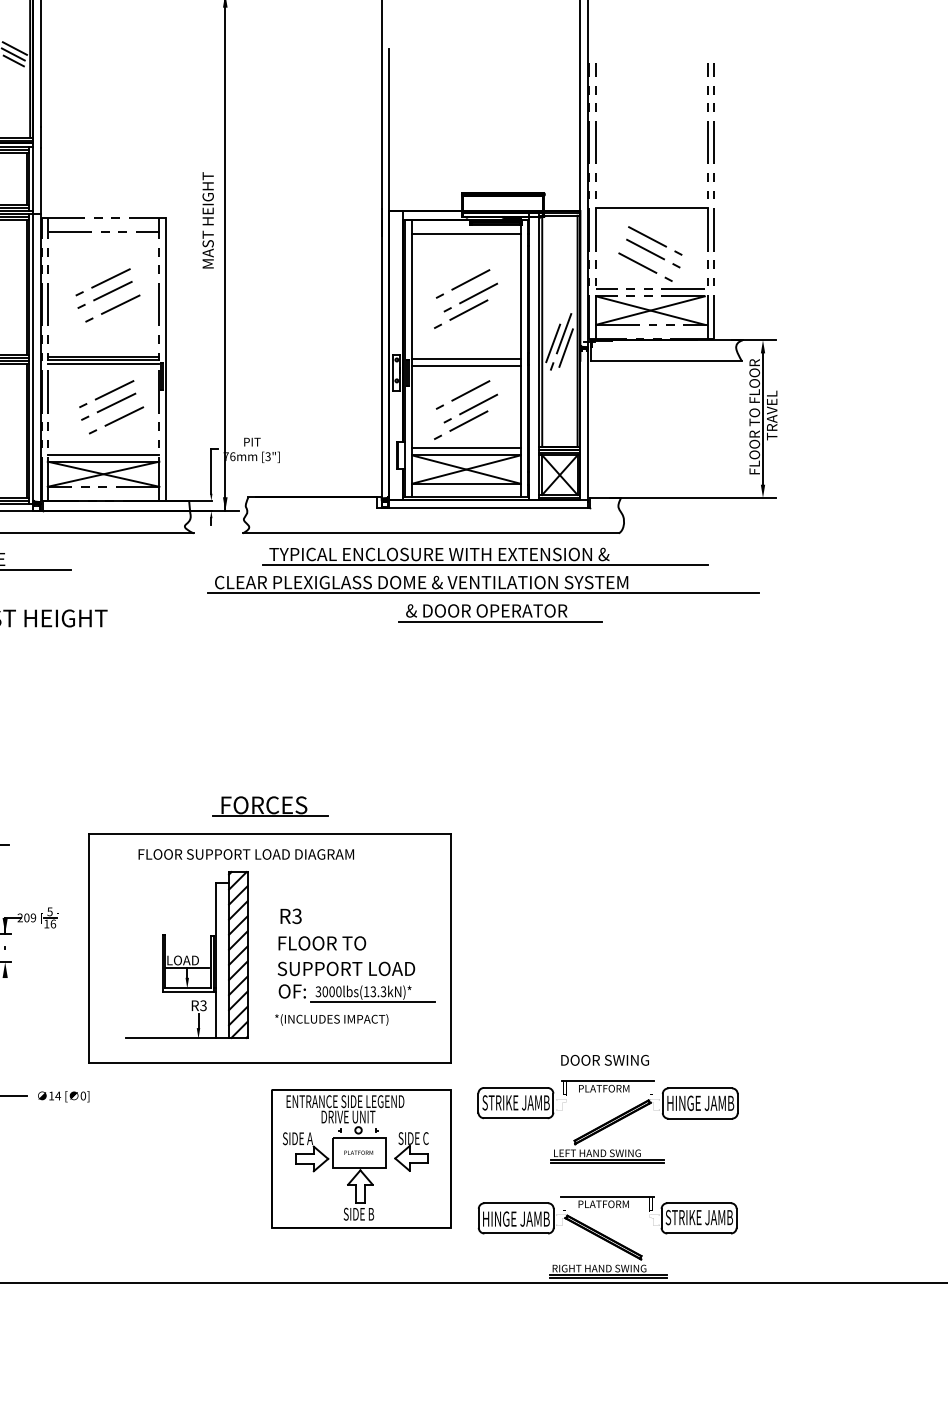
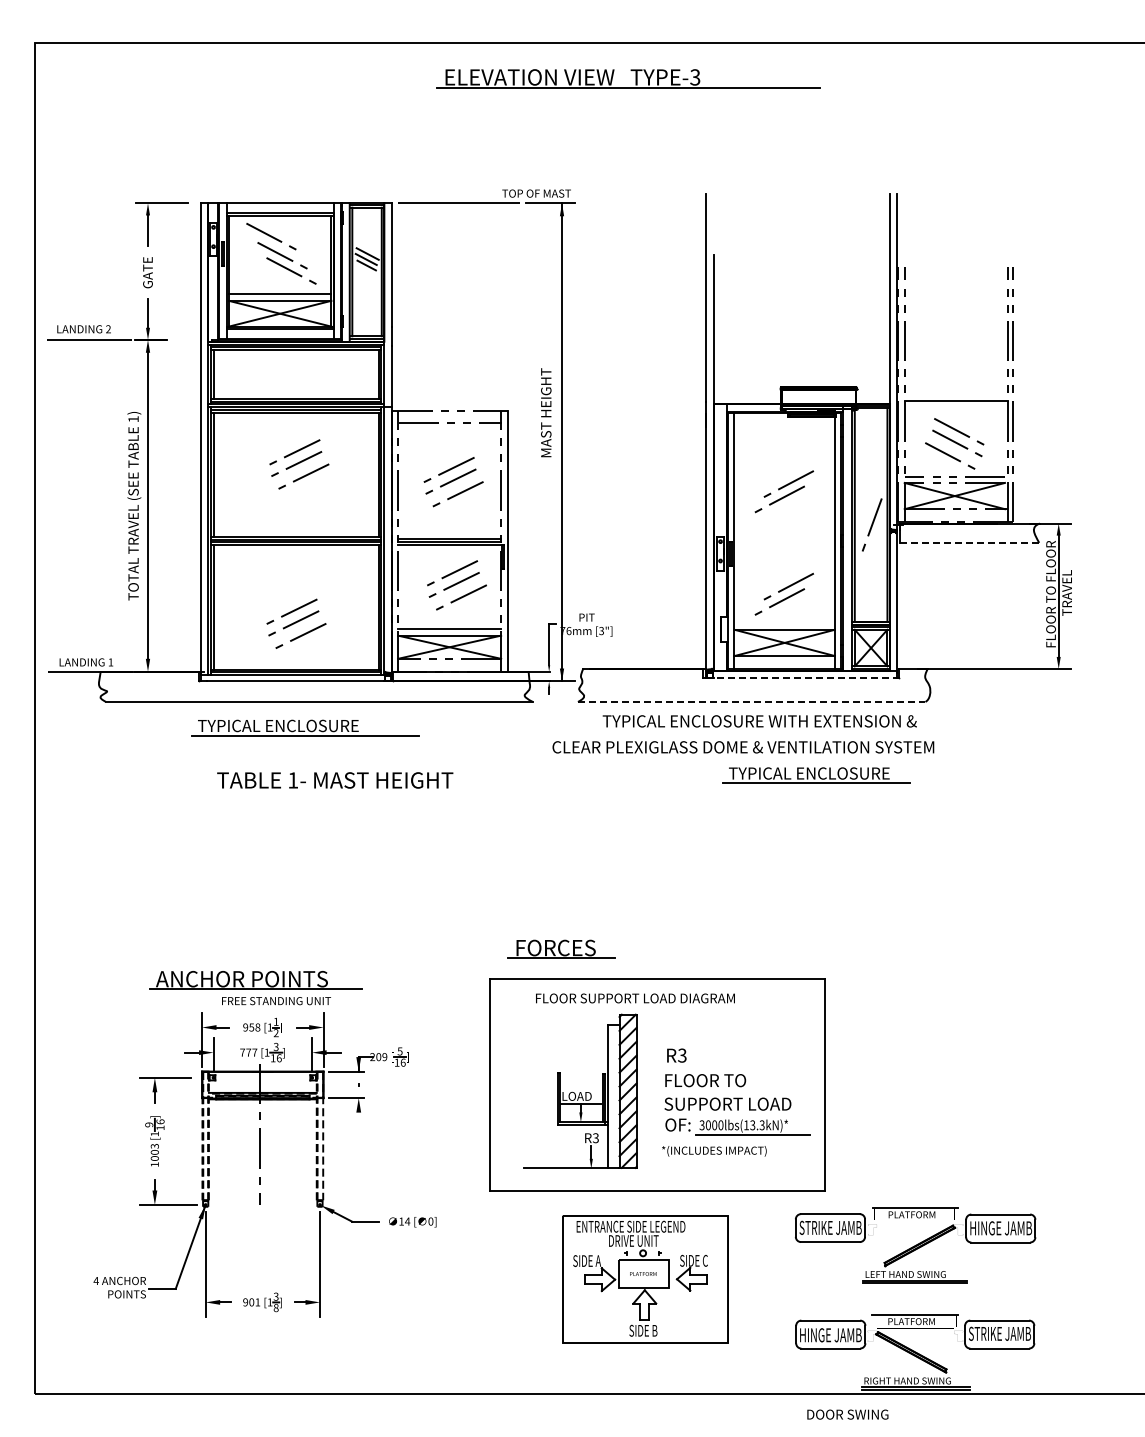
line: (466, 234) -> (784, 425), removed
line: (460, 285) -> (779, 472), removed
line: (552, 343) -> (864, 526), removed
line: (565, 347) -> (876, 530), removed
line: (466, 359) -> (784, 541), removed
line: (666, 360) -> (969, 542), solid -> dashed
line: (466, 366) -> (784, 547), removed
line: (462, 394) -> (781, 573), removed
line: (466, 448) -> (784, 623), removed
line: (485, 508) -> (802, 678), solid -> dashed
line: (430, 532) -> (751, 701), solid -> dashed
line: (484, 565) -> (801, 731), removed
line: (482, 593) -> (799, 757), removed
text: (493, 610) -> (809, 773), & DOOR OPERATOR -> TYPICAL ENCLOSURE
part: (270, 805) -> (561, 948), moved
part: (270, 947) -> (657, 1084), moved
text: (604, 1060) -> (847, 1414), moved
part: (361, 1158) -> (645, 1279), moved

